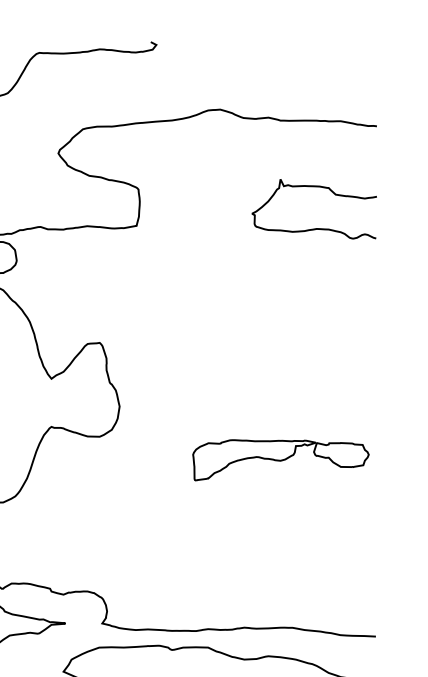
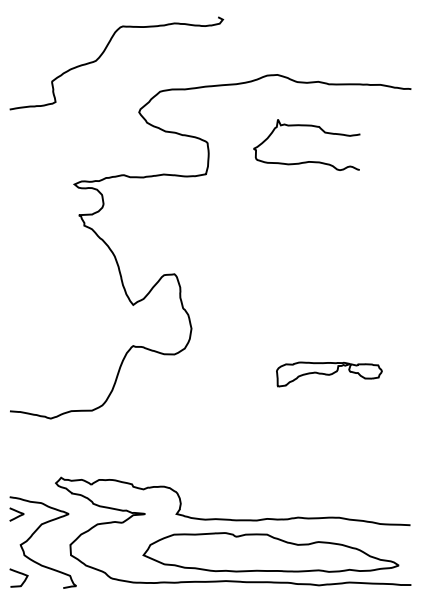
curve: (313, 228) -> (306, 161), moved
part: (281, 460) -> (329, 374), size x0.7

